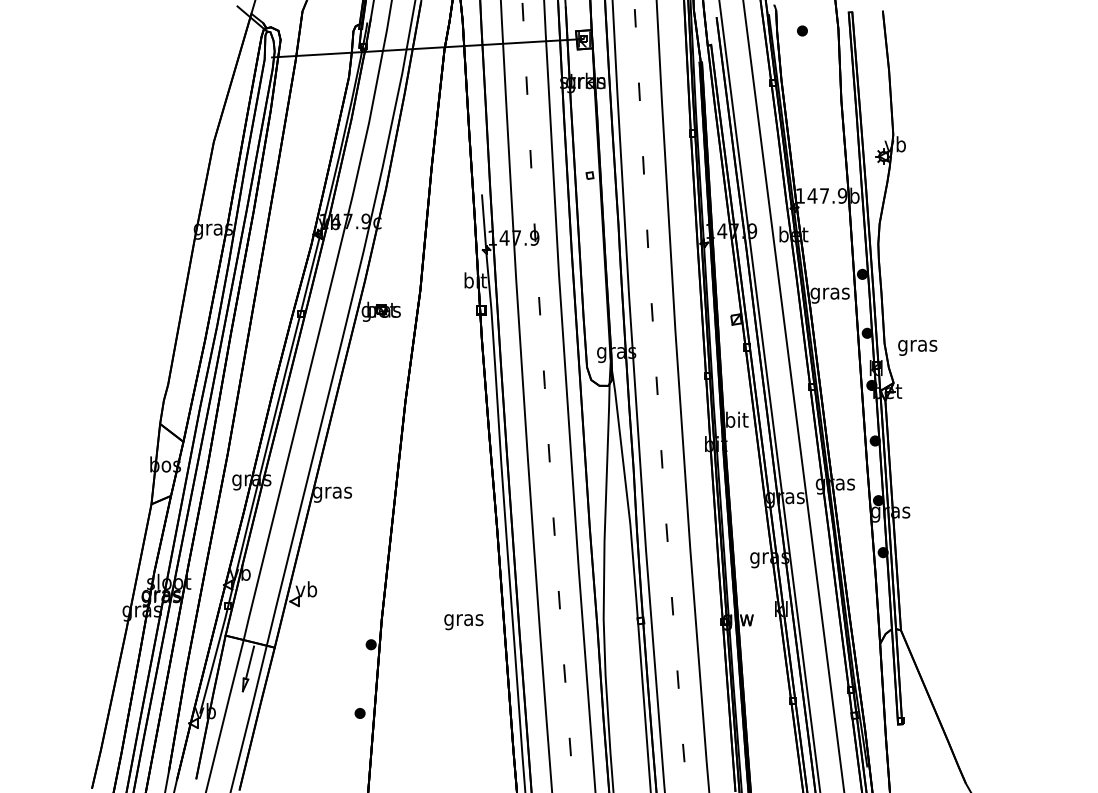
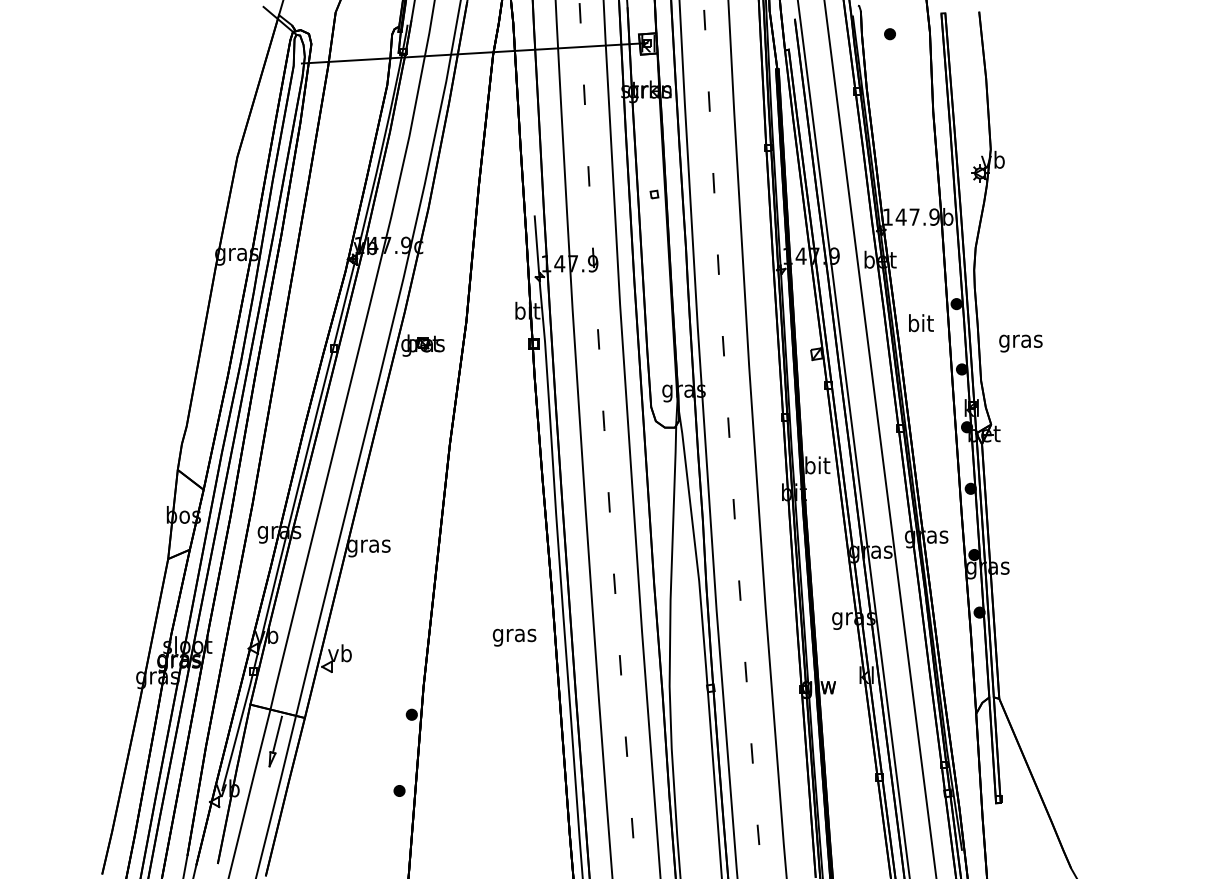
text: (829, 293) -> (920, 325), gras -> bit
text: (917, 347) -> (1020, 343), moved
text: (463, 621) -> (514, 637), moved

